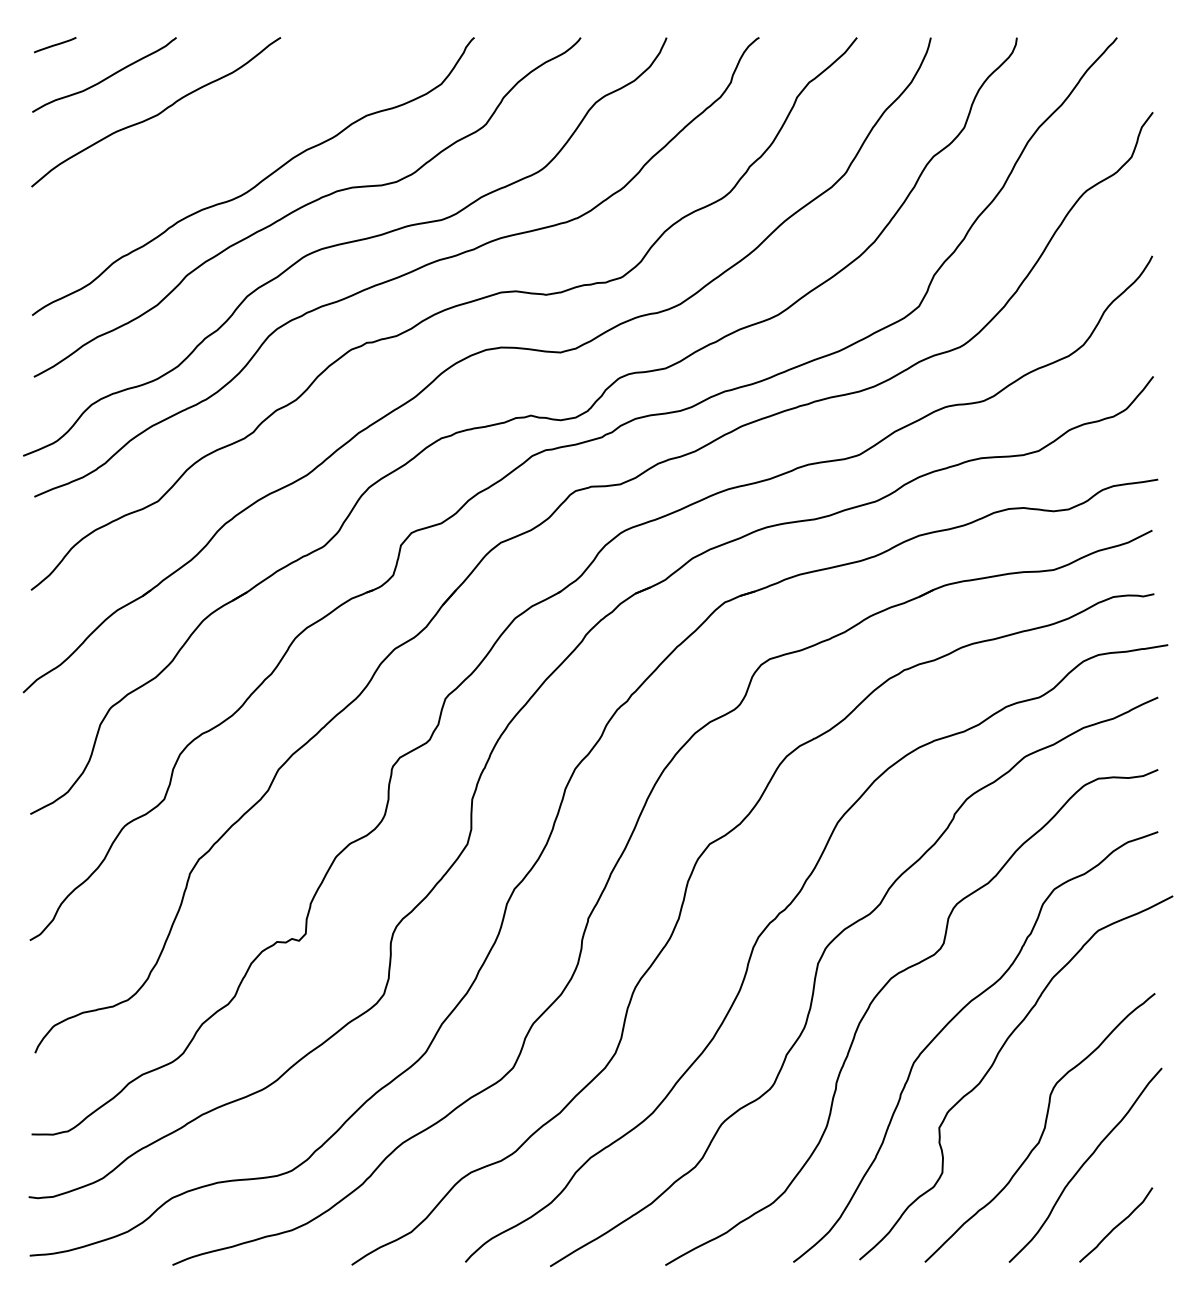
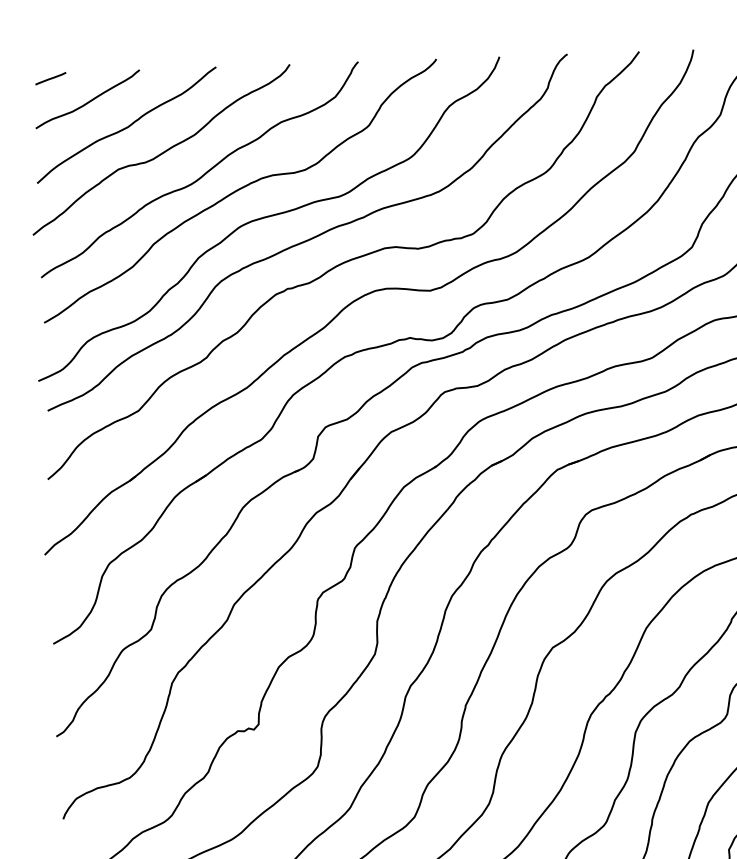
curve: (202, 151) -> (161, 152), added

